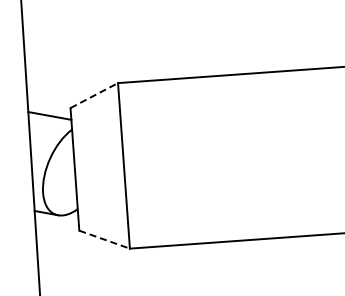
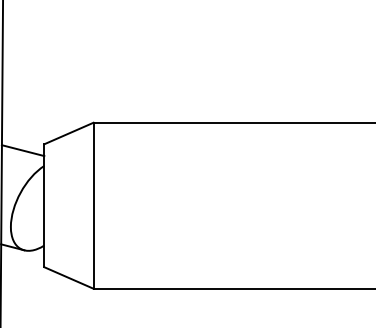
line: (93, 95) -> (68, 133), dashed -> solid
line: (104, 239) -> (68, 277), dashed -> solid

